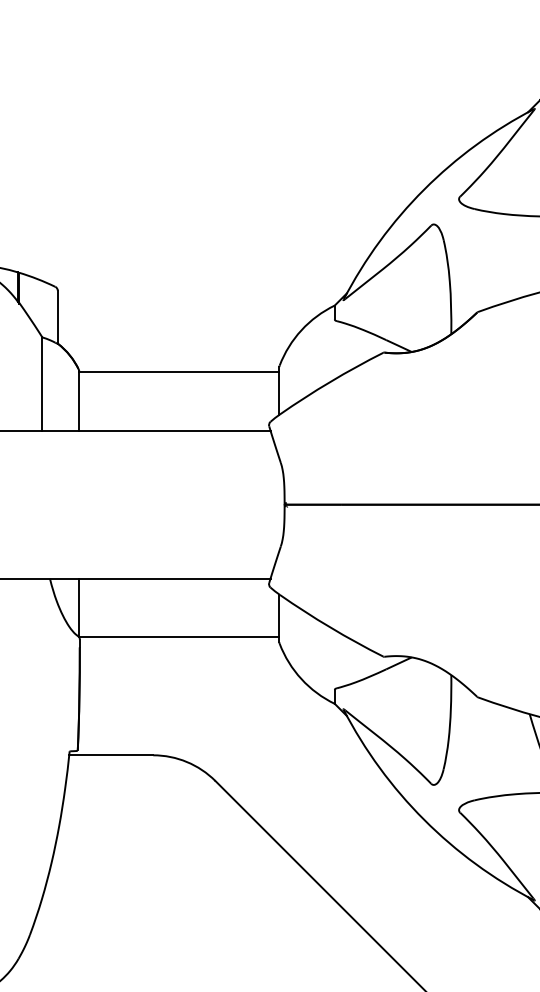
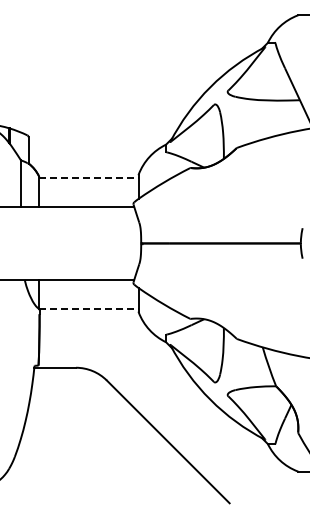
line: (180, 371) -> (89, 177), solid -> dashed
line: (180, 637) -> (89, 309), solid -> dashed

